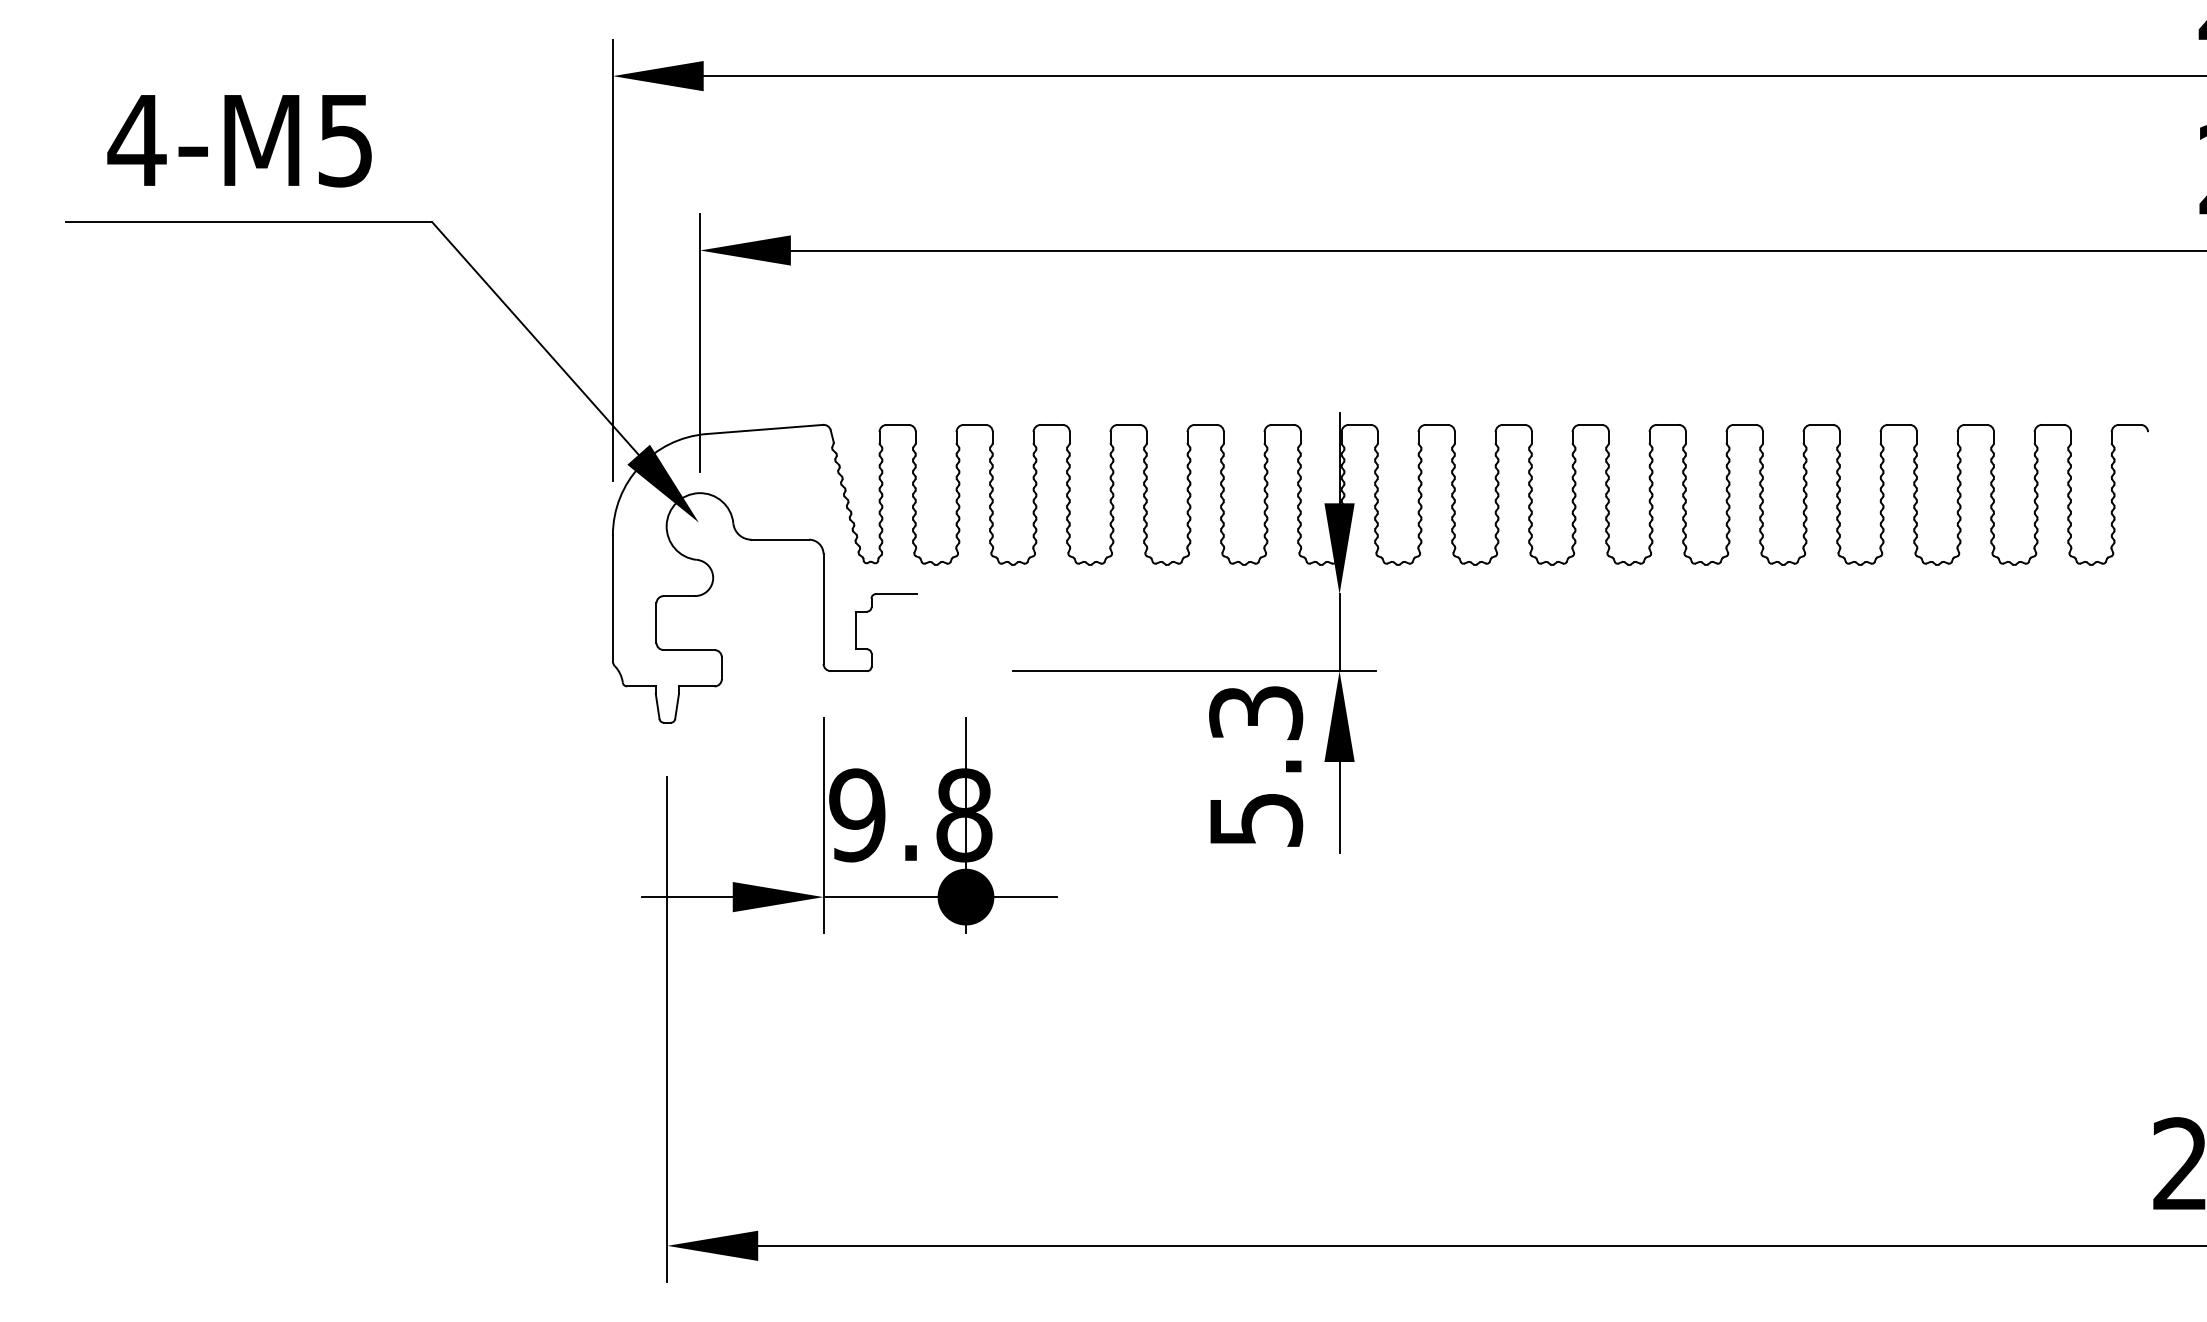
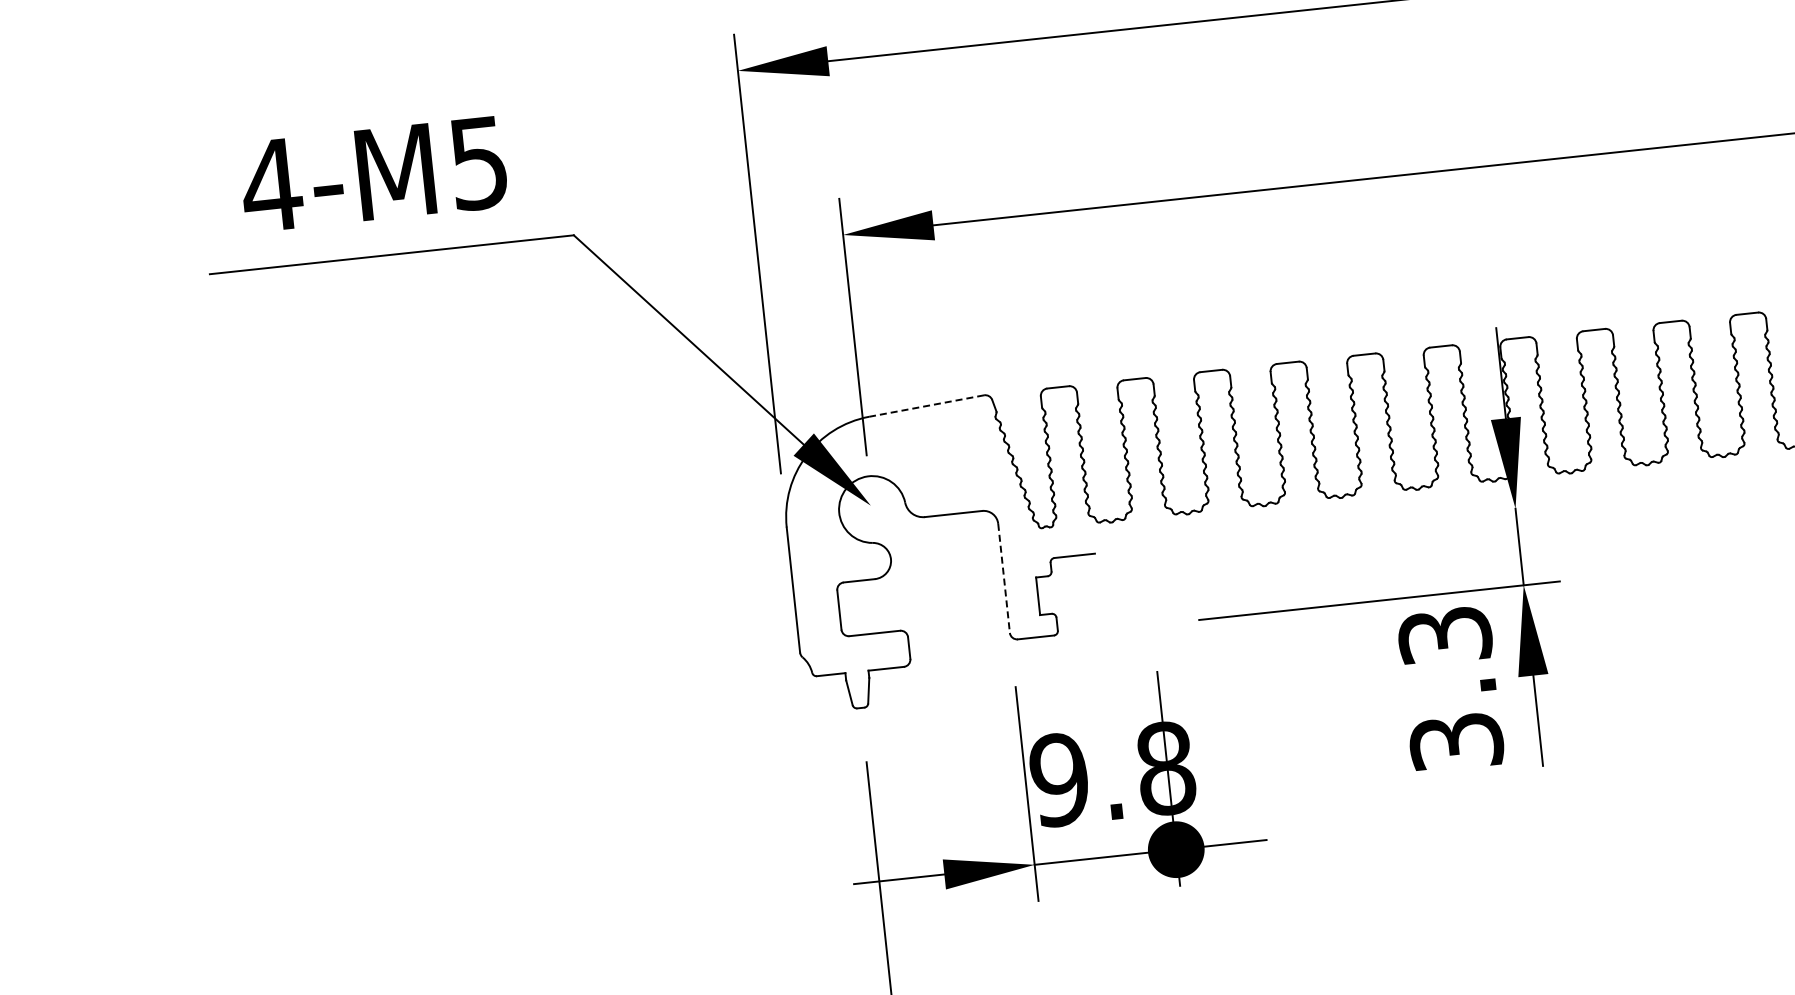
line: (764, 429) -> (926, 406), solid -> dashed
line: (823, 609) -> (1004, 578), solid -> dashed
text: (1255, 819) -> (1455, 741), 5.3 -> 3.3

